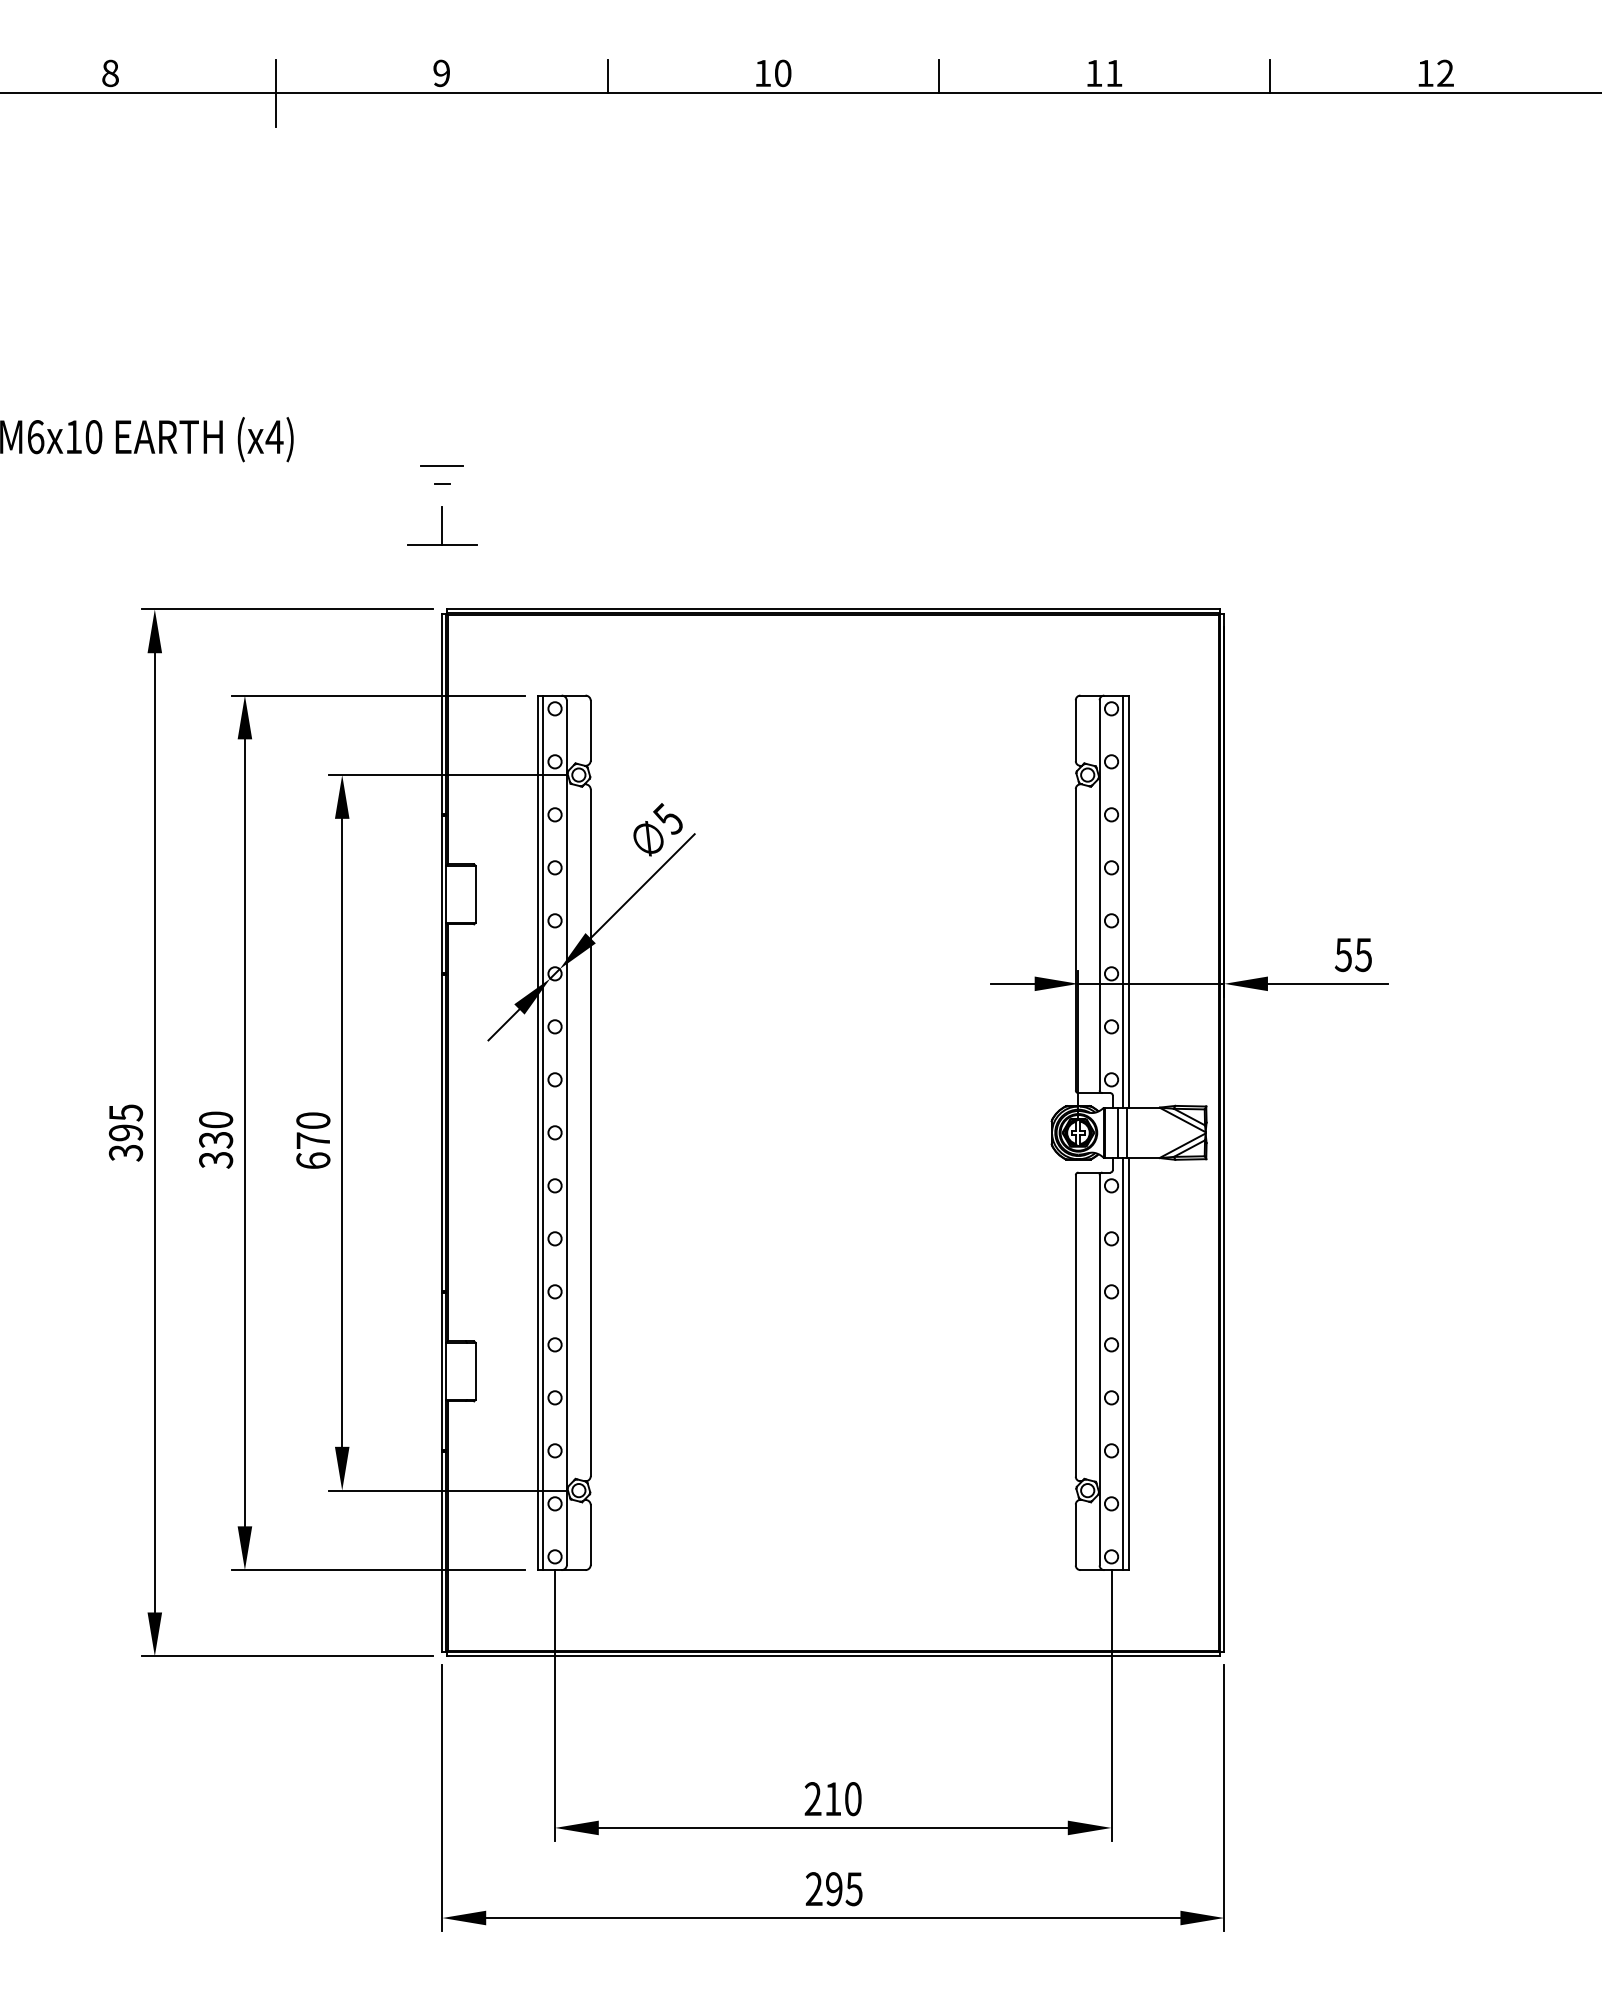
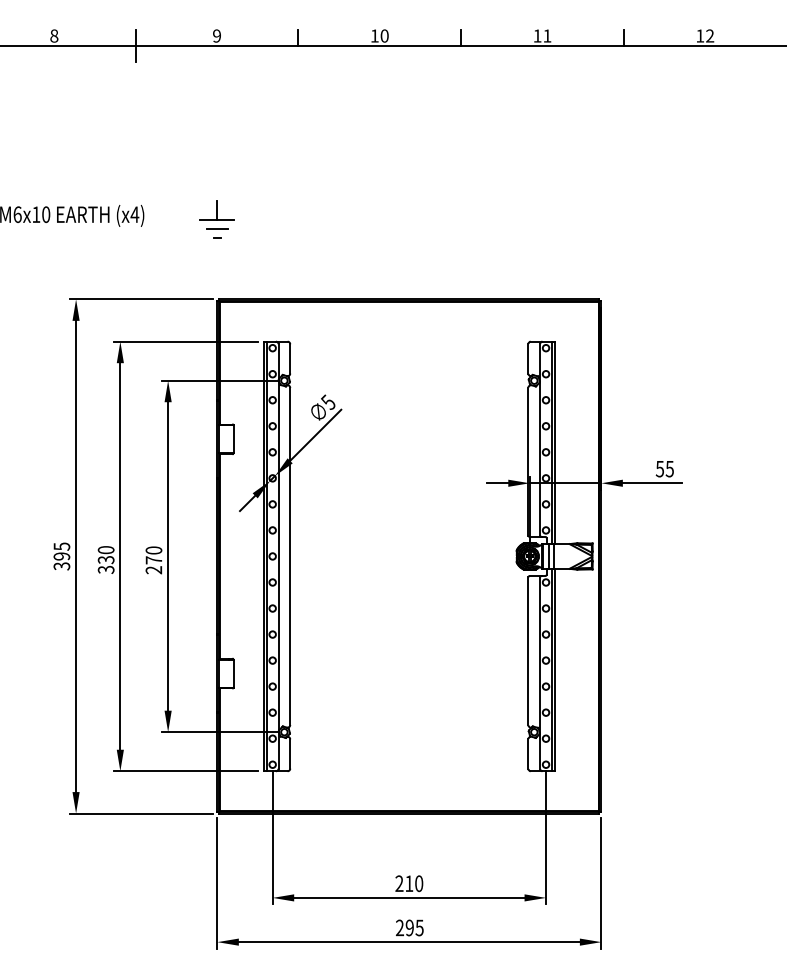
part: (440, 526) -> (216, 210), moved
text: (312, 1161) -> (153, 570), 670 -> 270

